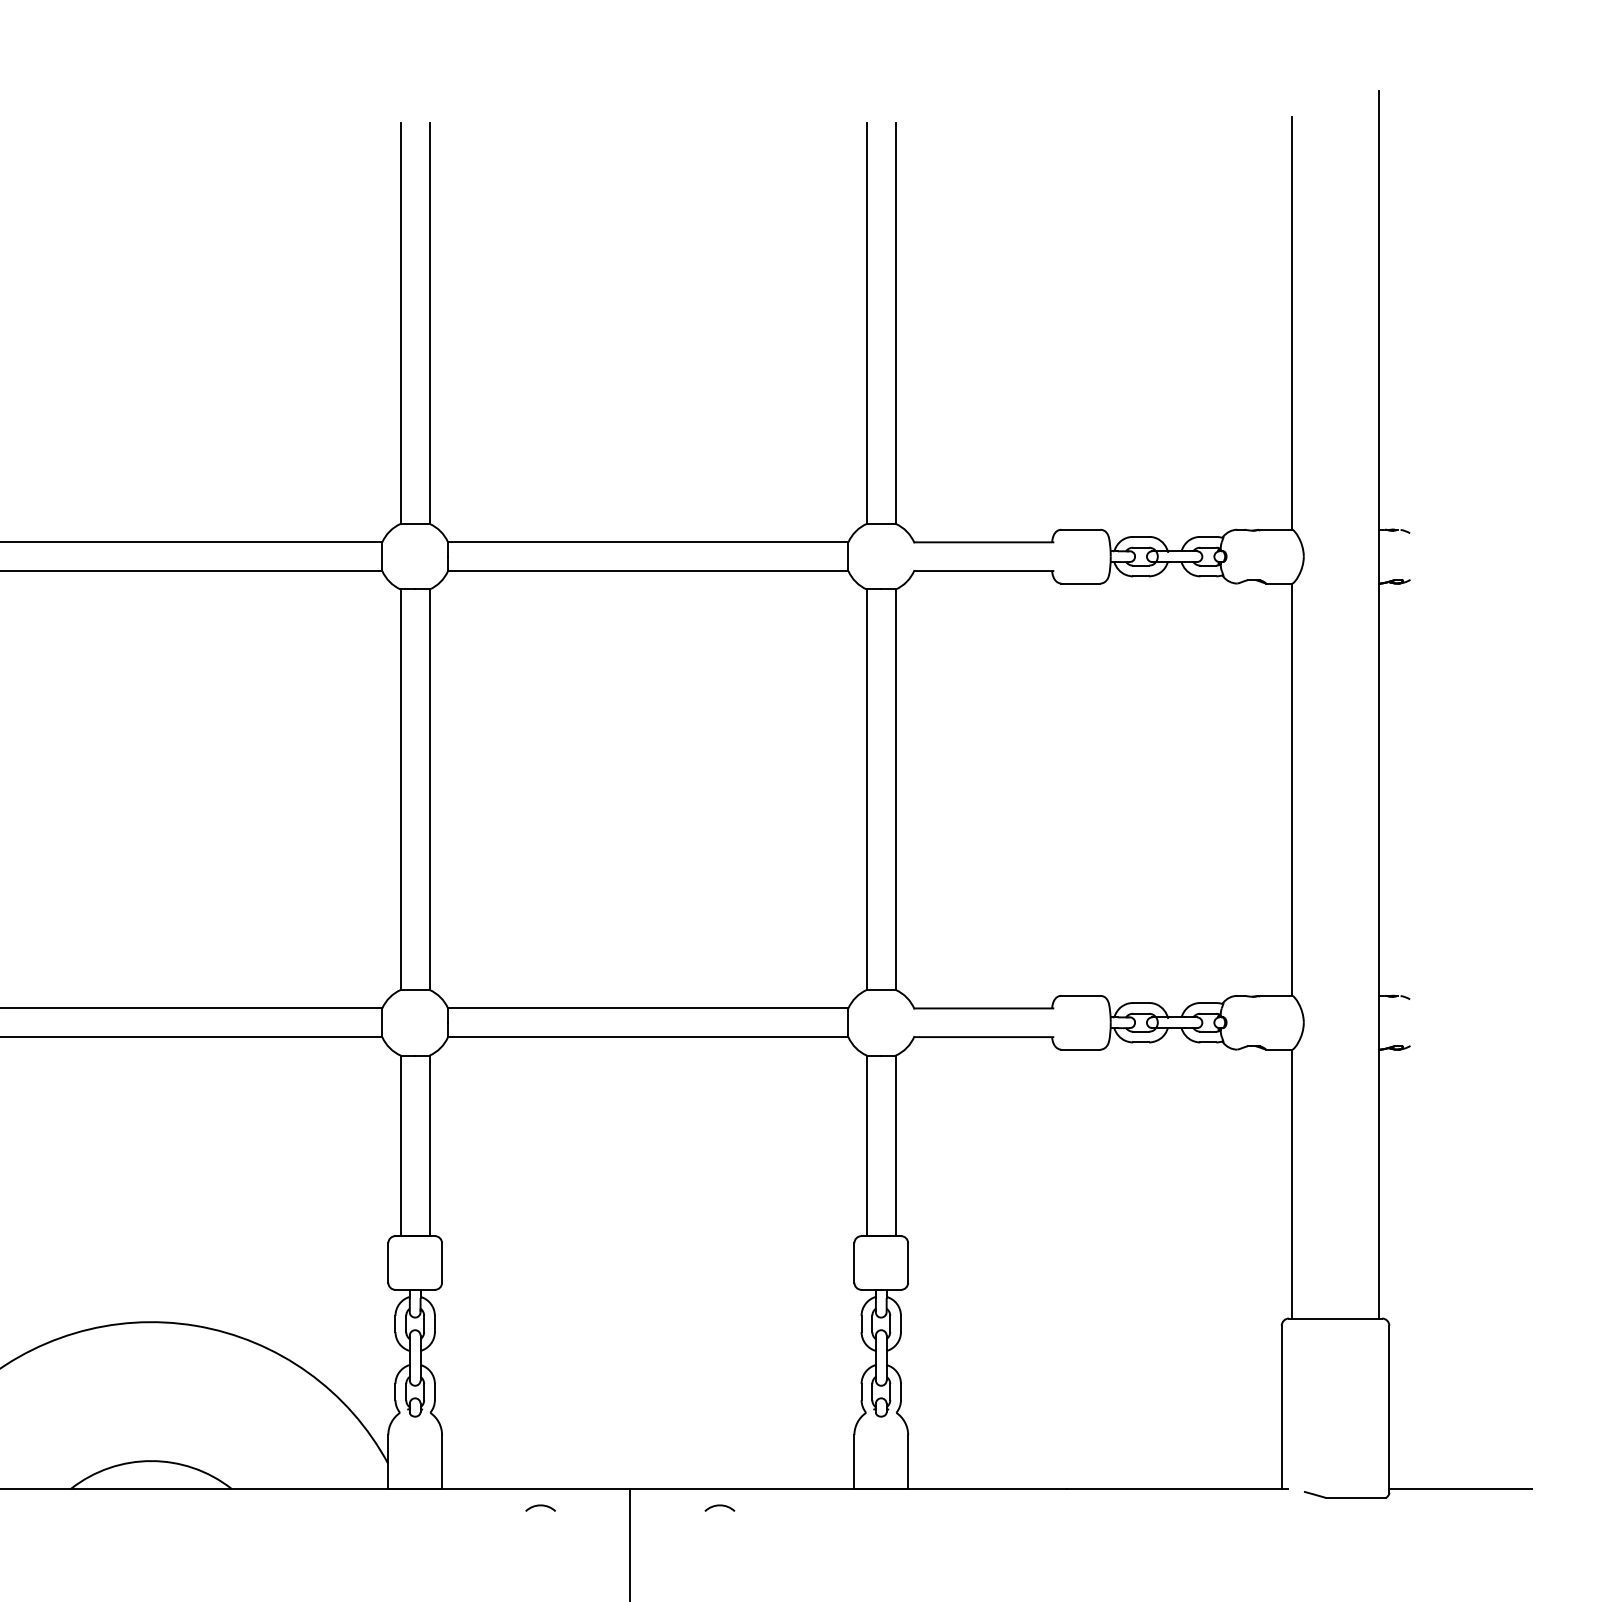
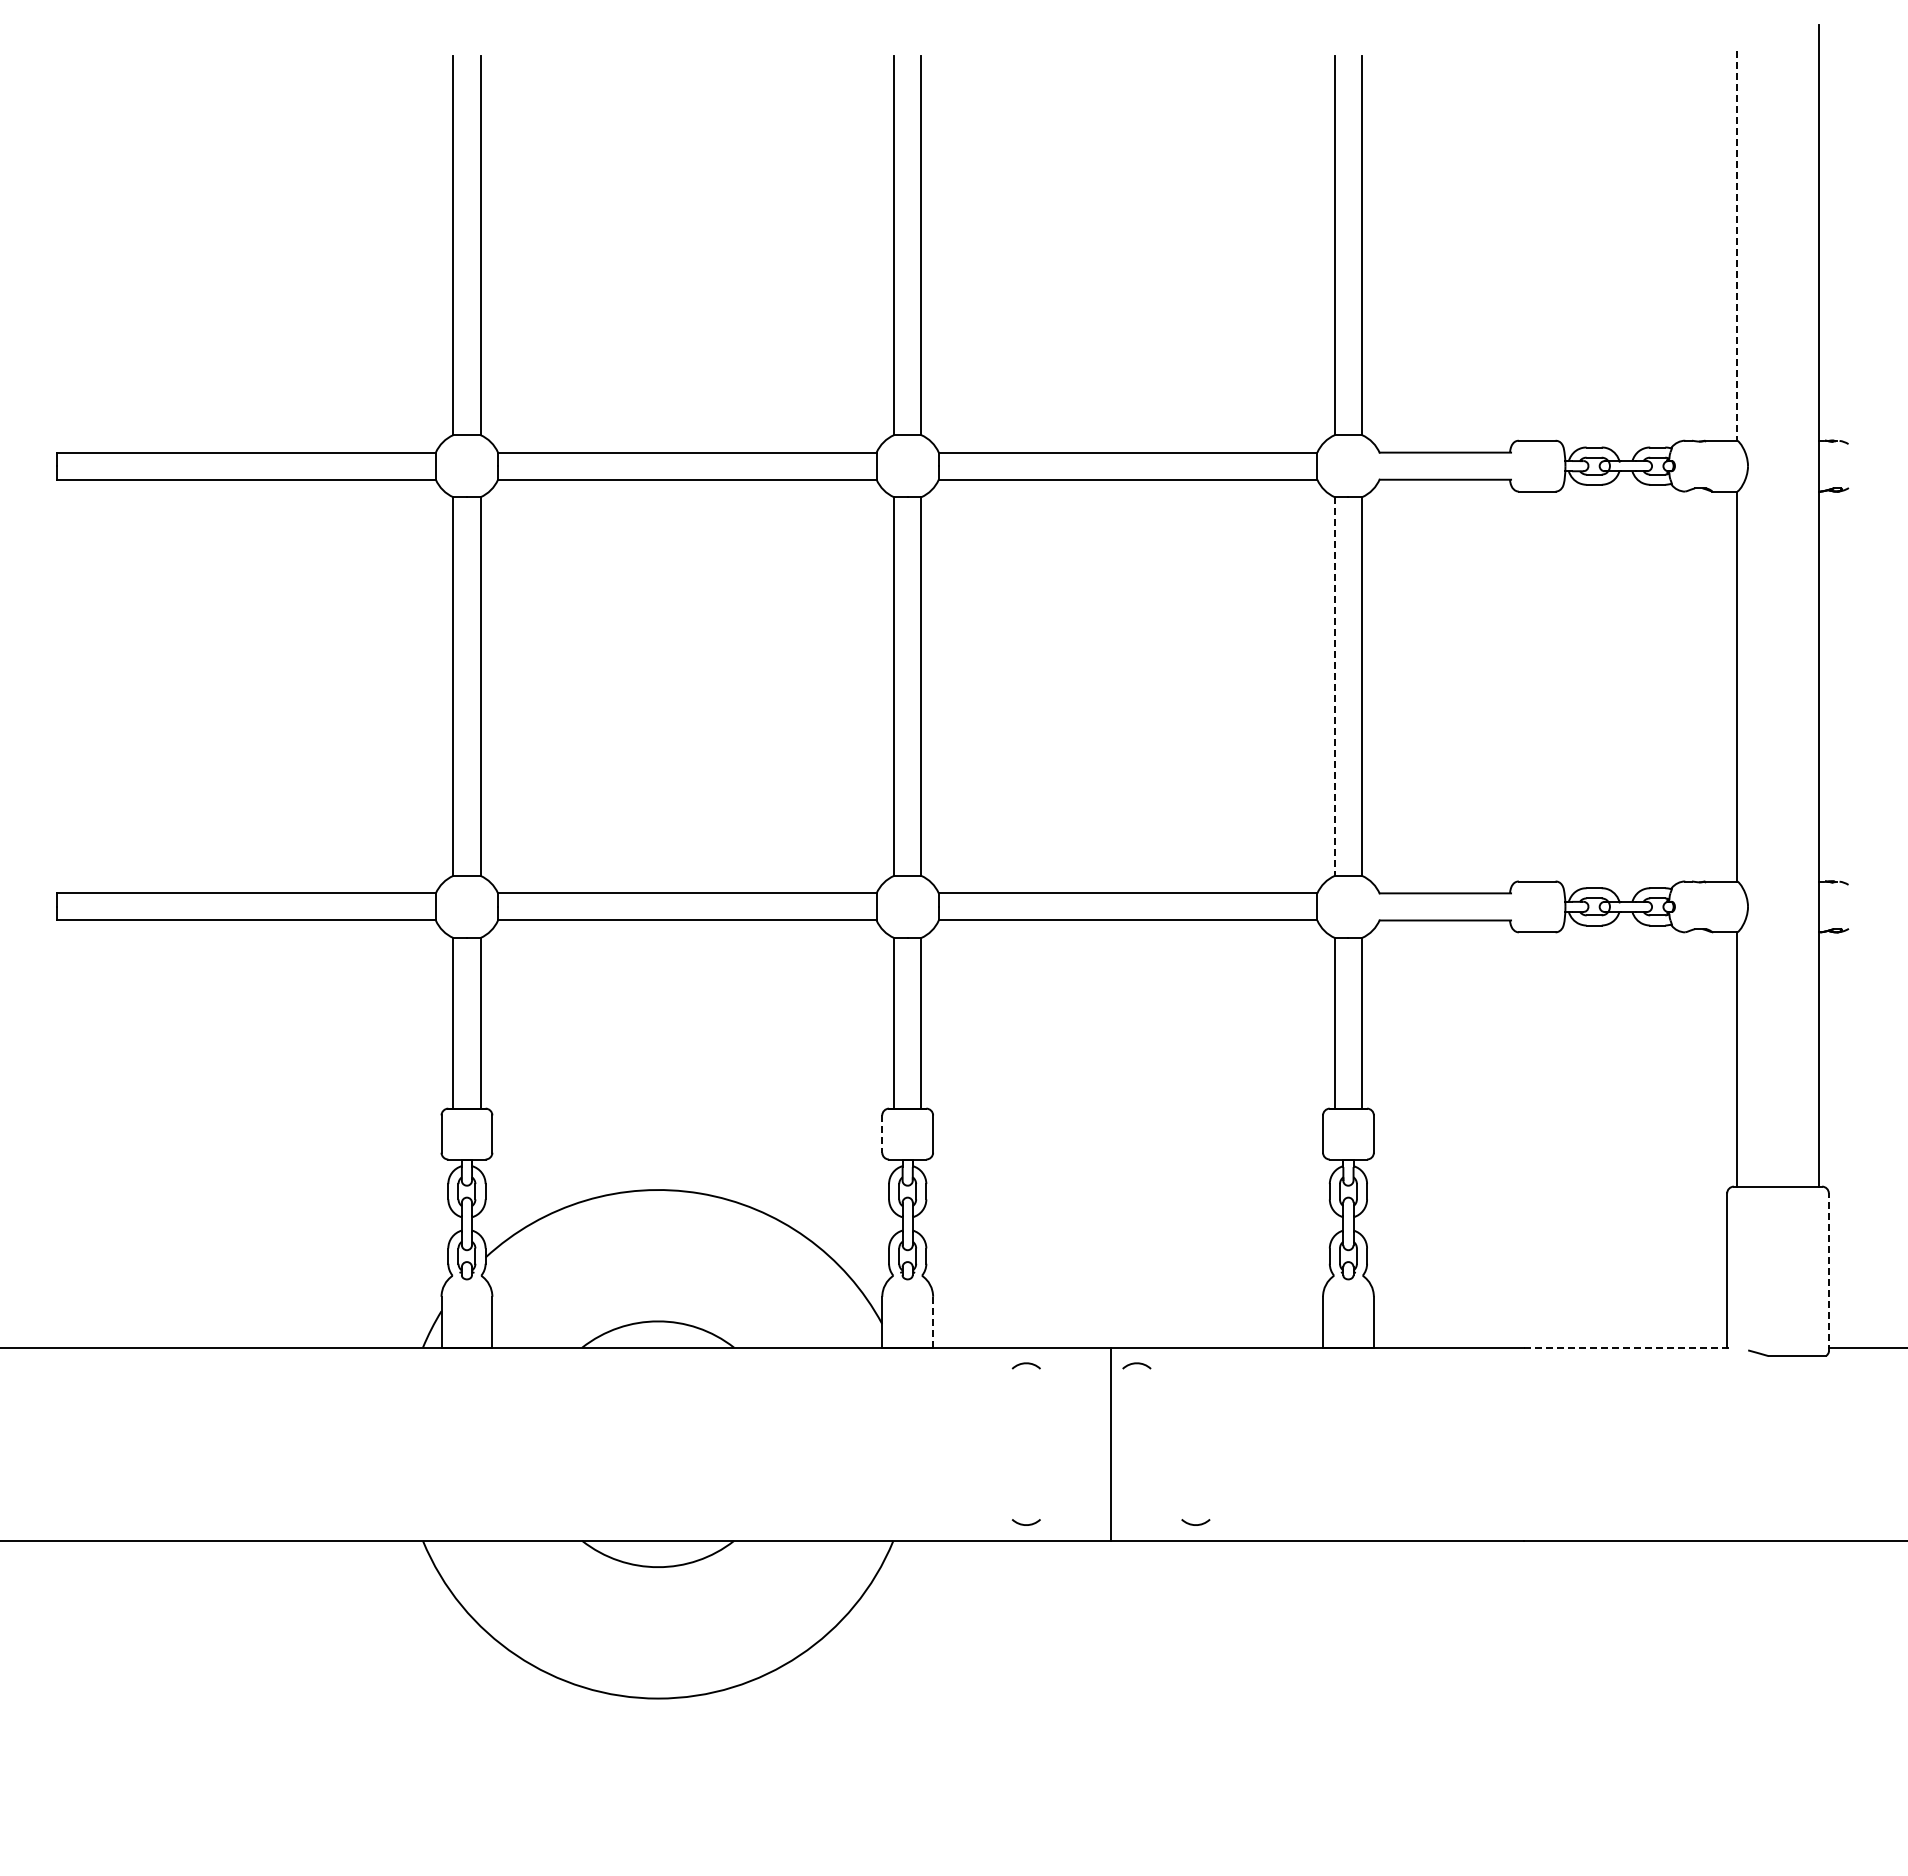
line: (1291, 323) -> (1736, 245), solid -> dashed
line: (866, 789) -> (1334, 686), solid -> dashed
line: (388, 1263) -> (882, 1134), solid -> dashed
line: (1388, 1409) -> (1828, 1272), solid -> dashed
line: (442, 1461) -> (933, 1321), solid -> dashed
line: (1177, 1488) -> (1628, 1347), solid -> dashed
arc: (719, 1506) -> (1136, 1364), moved

